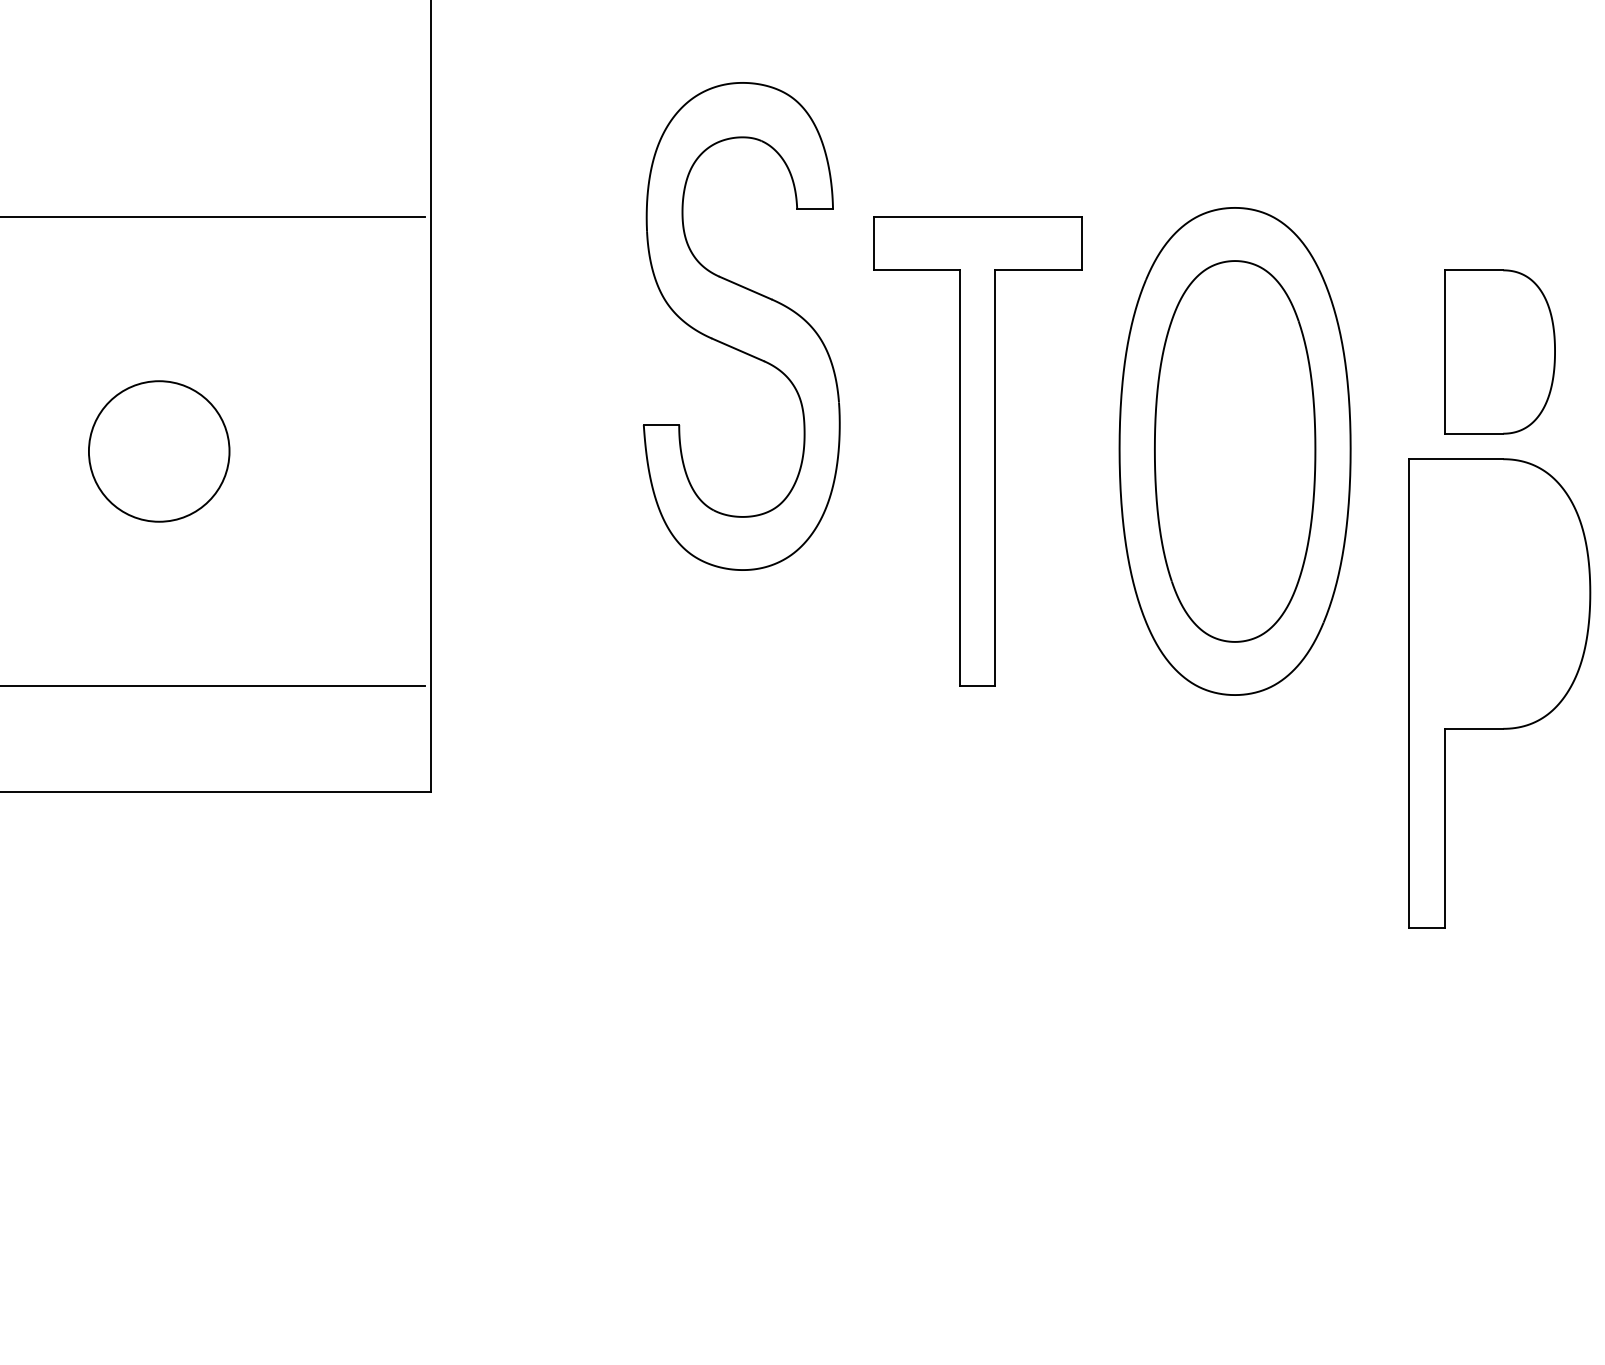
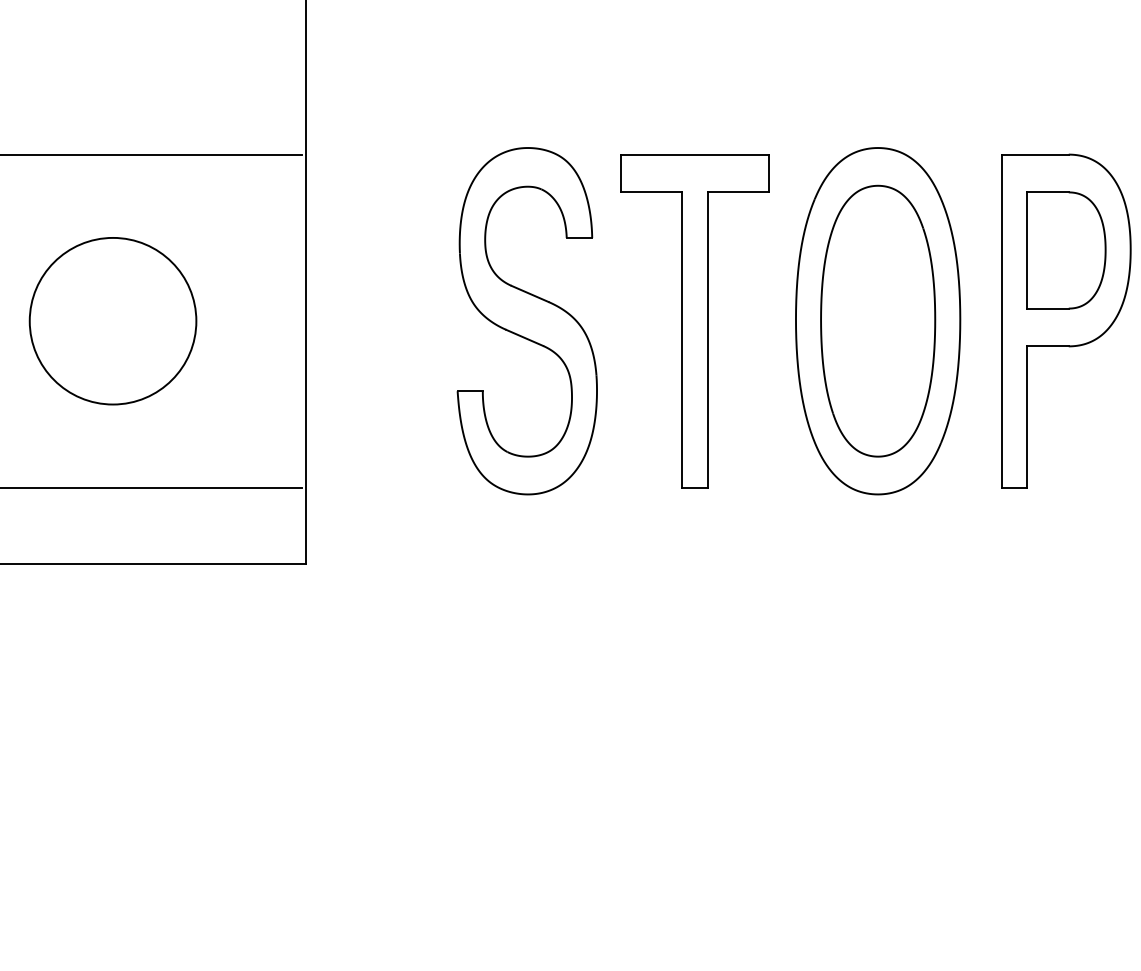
part: (741, 326) -> (527, 321), moved
circle: (159, 451) -> (113, 321), size x1.67
part: (1499, 693) -> (1066, 321), moved

